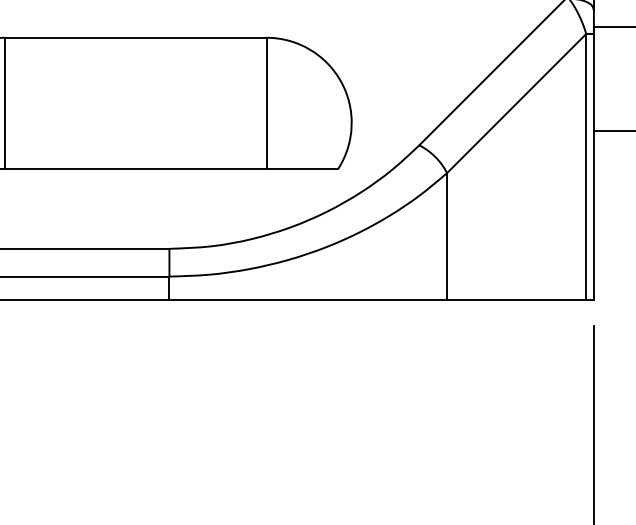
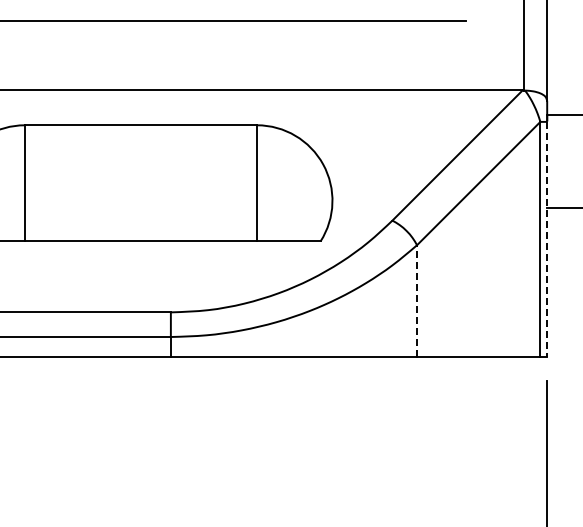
line: (594, 166) -> (547, 239), solid -> dashed
line: (447, 235) -> (417, 300), solid -> dashed

